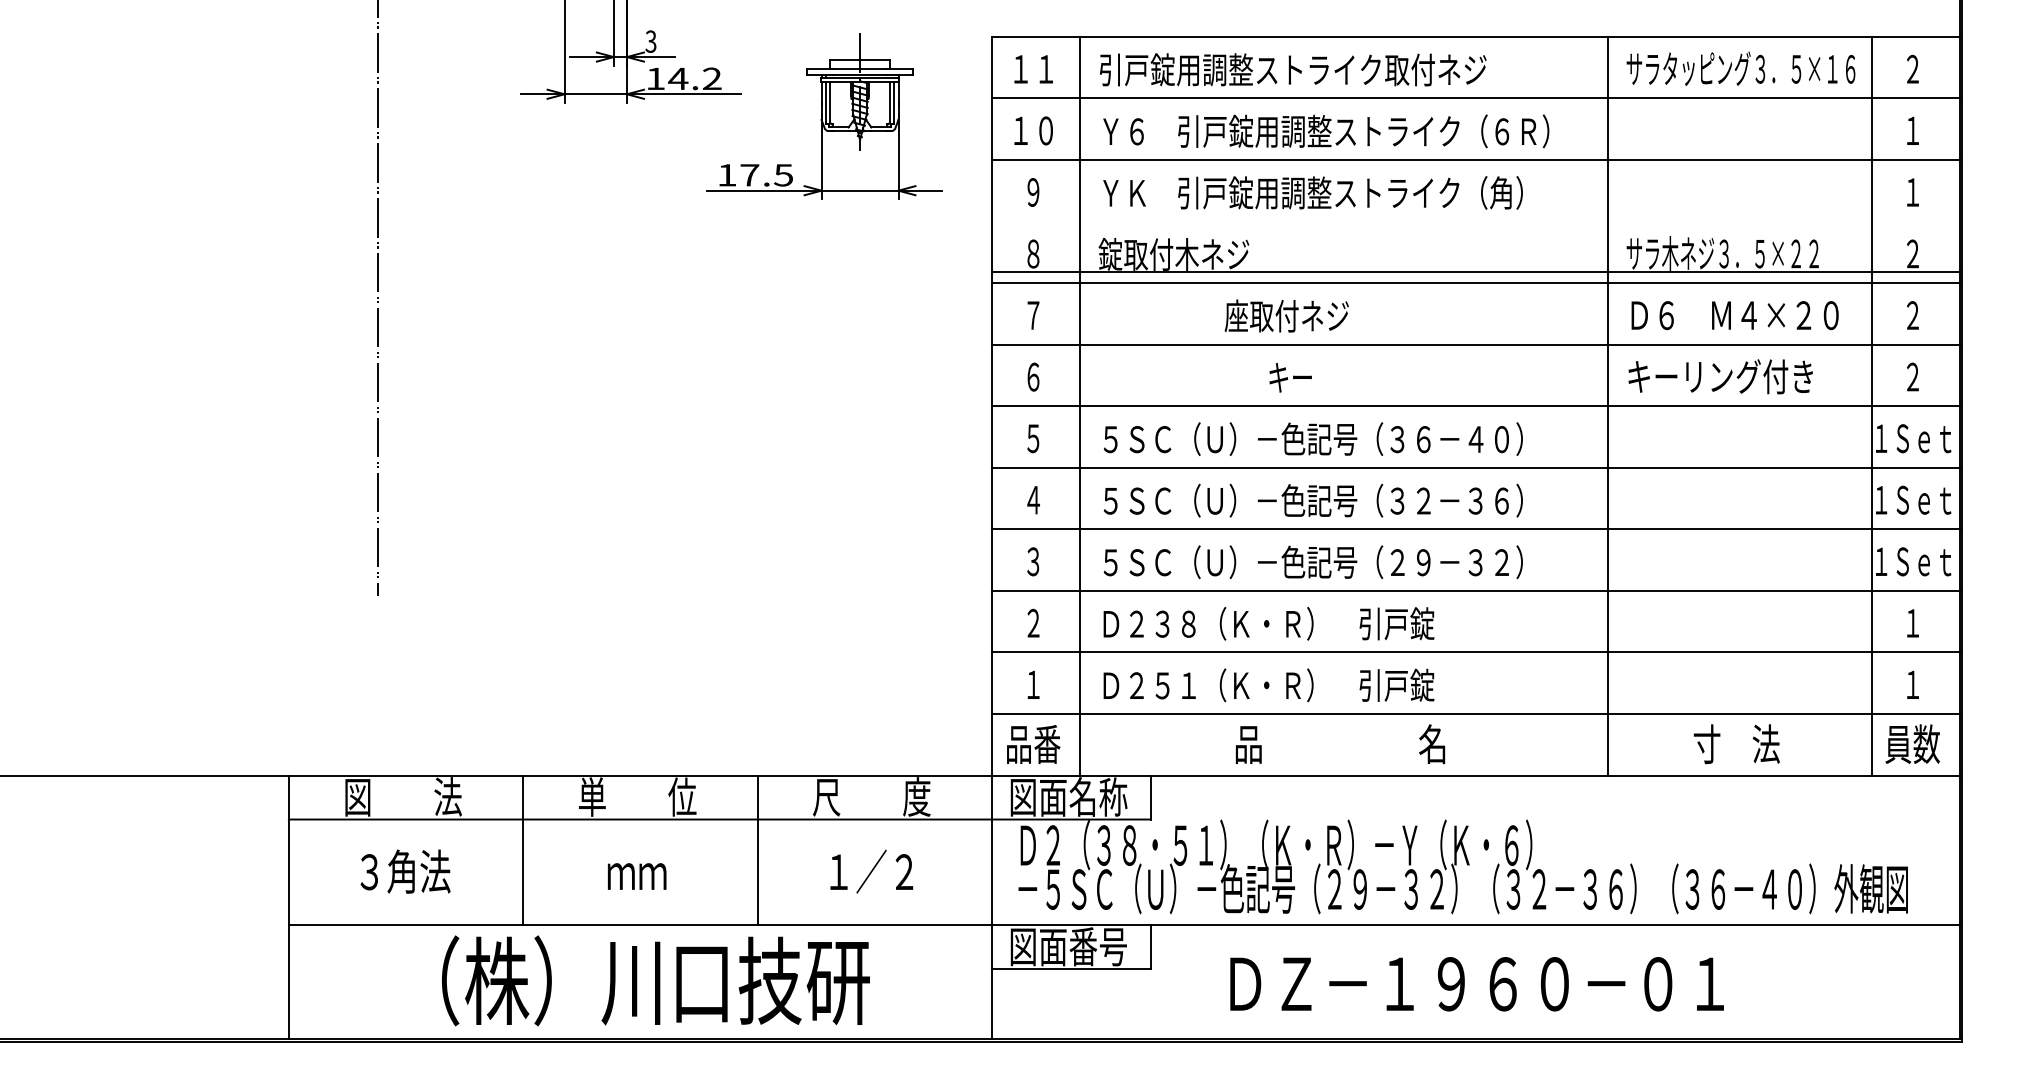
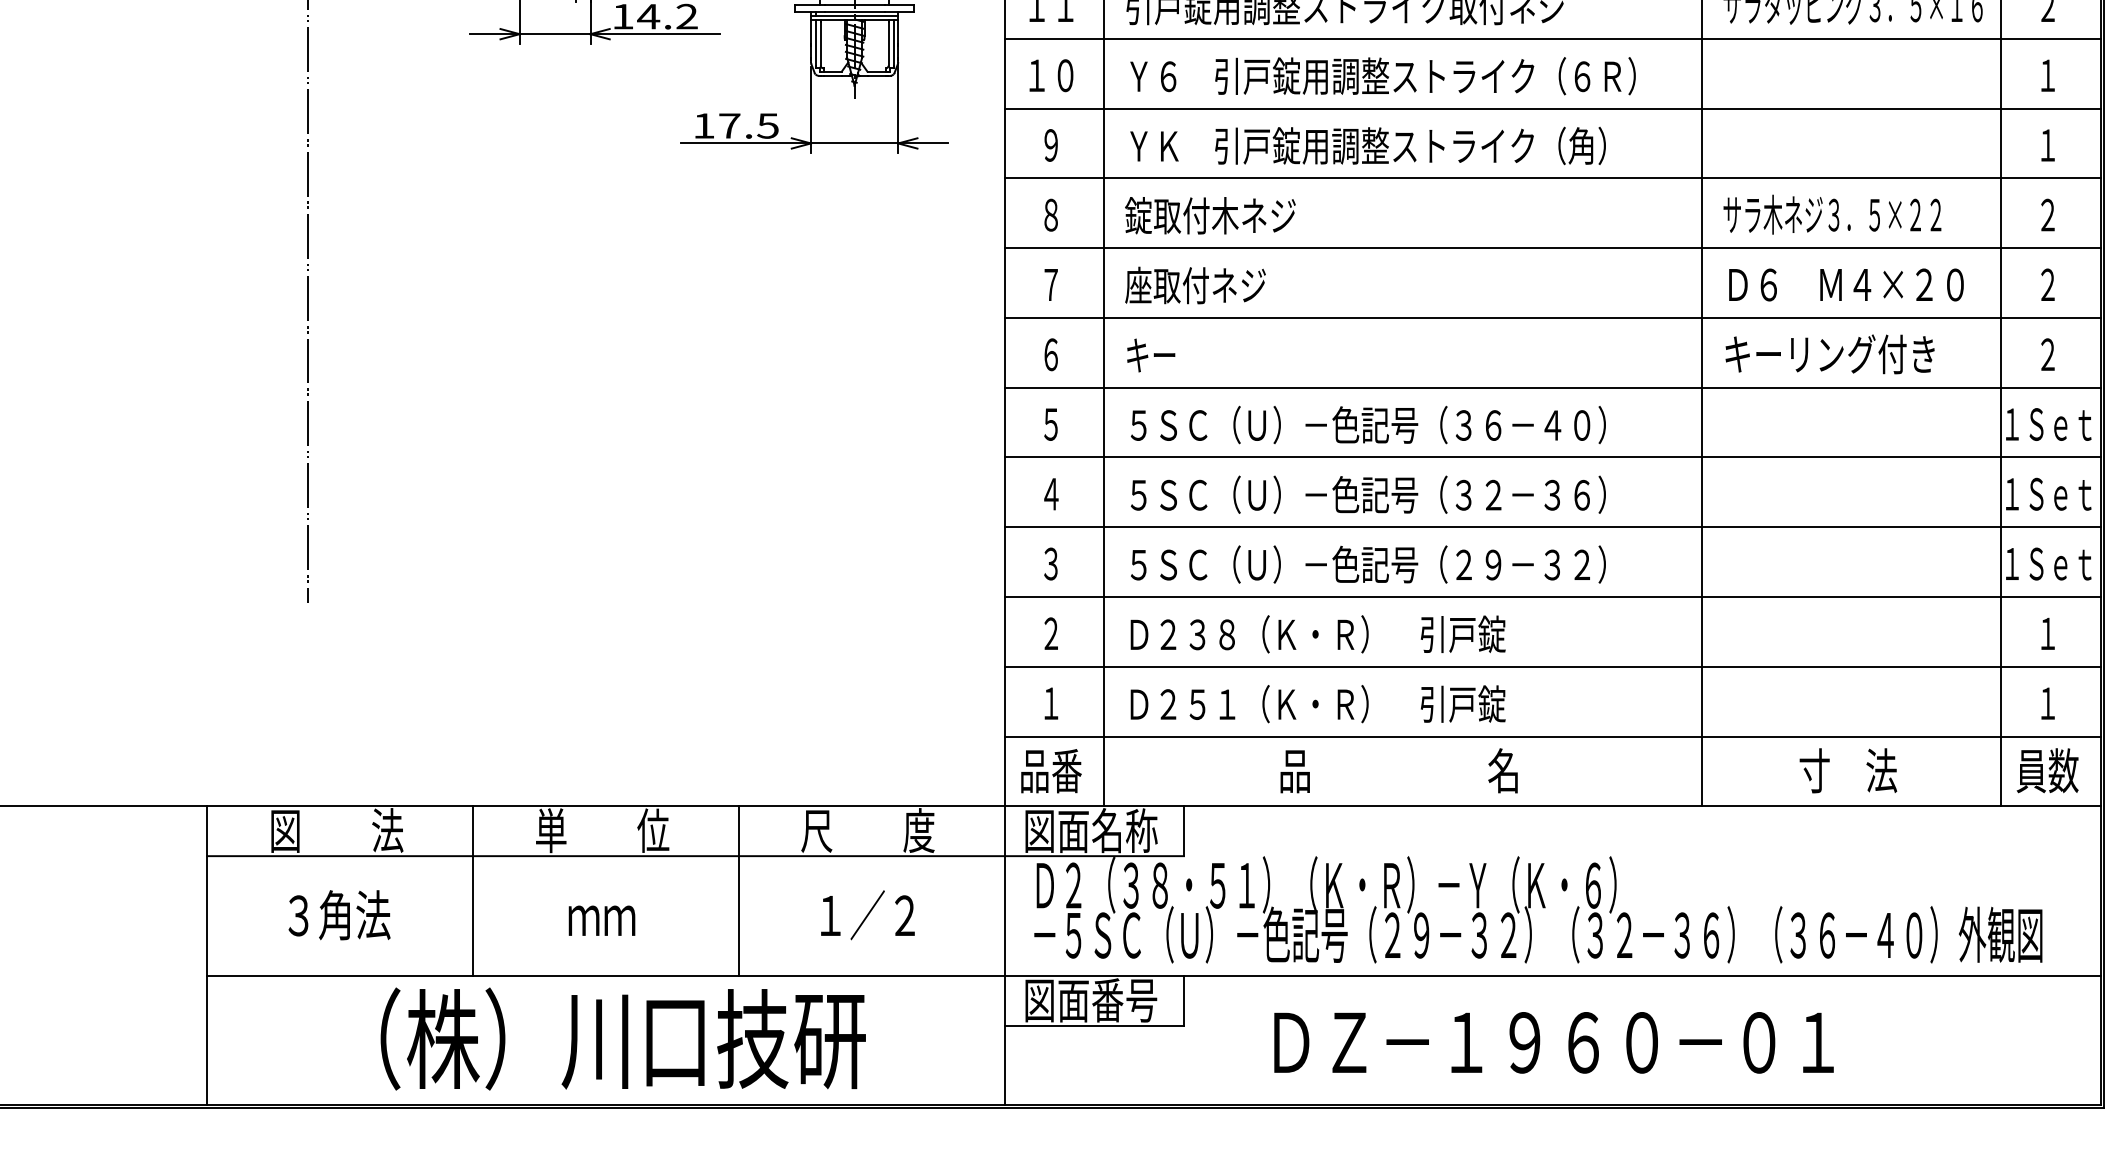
line: (1475, 271) -> (1552, 178), moved
text: (1286, 315) -> (1195, 284), moved
text: (1290, 377) -> (1150, 355), moved

